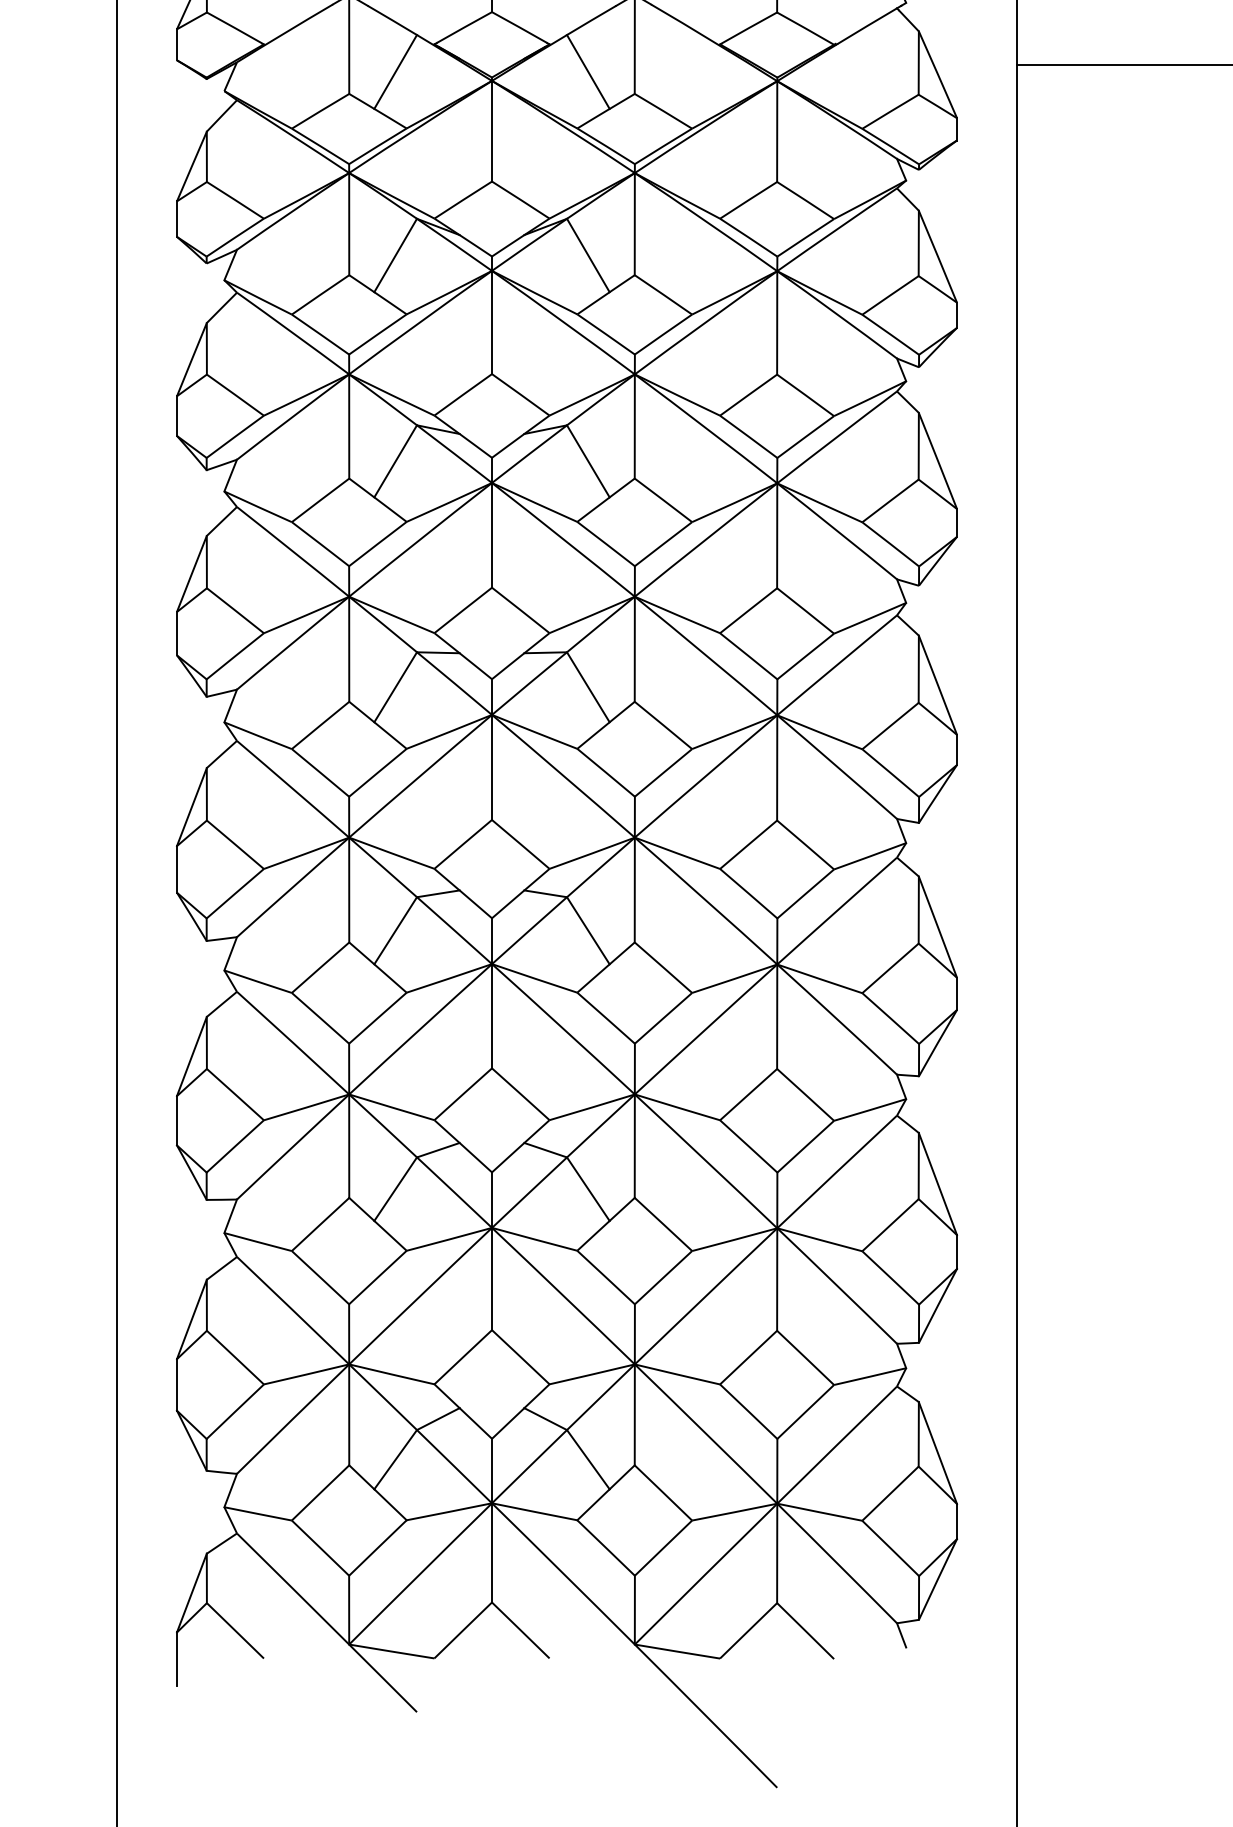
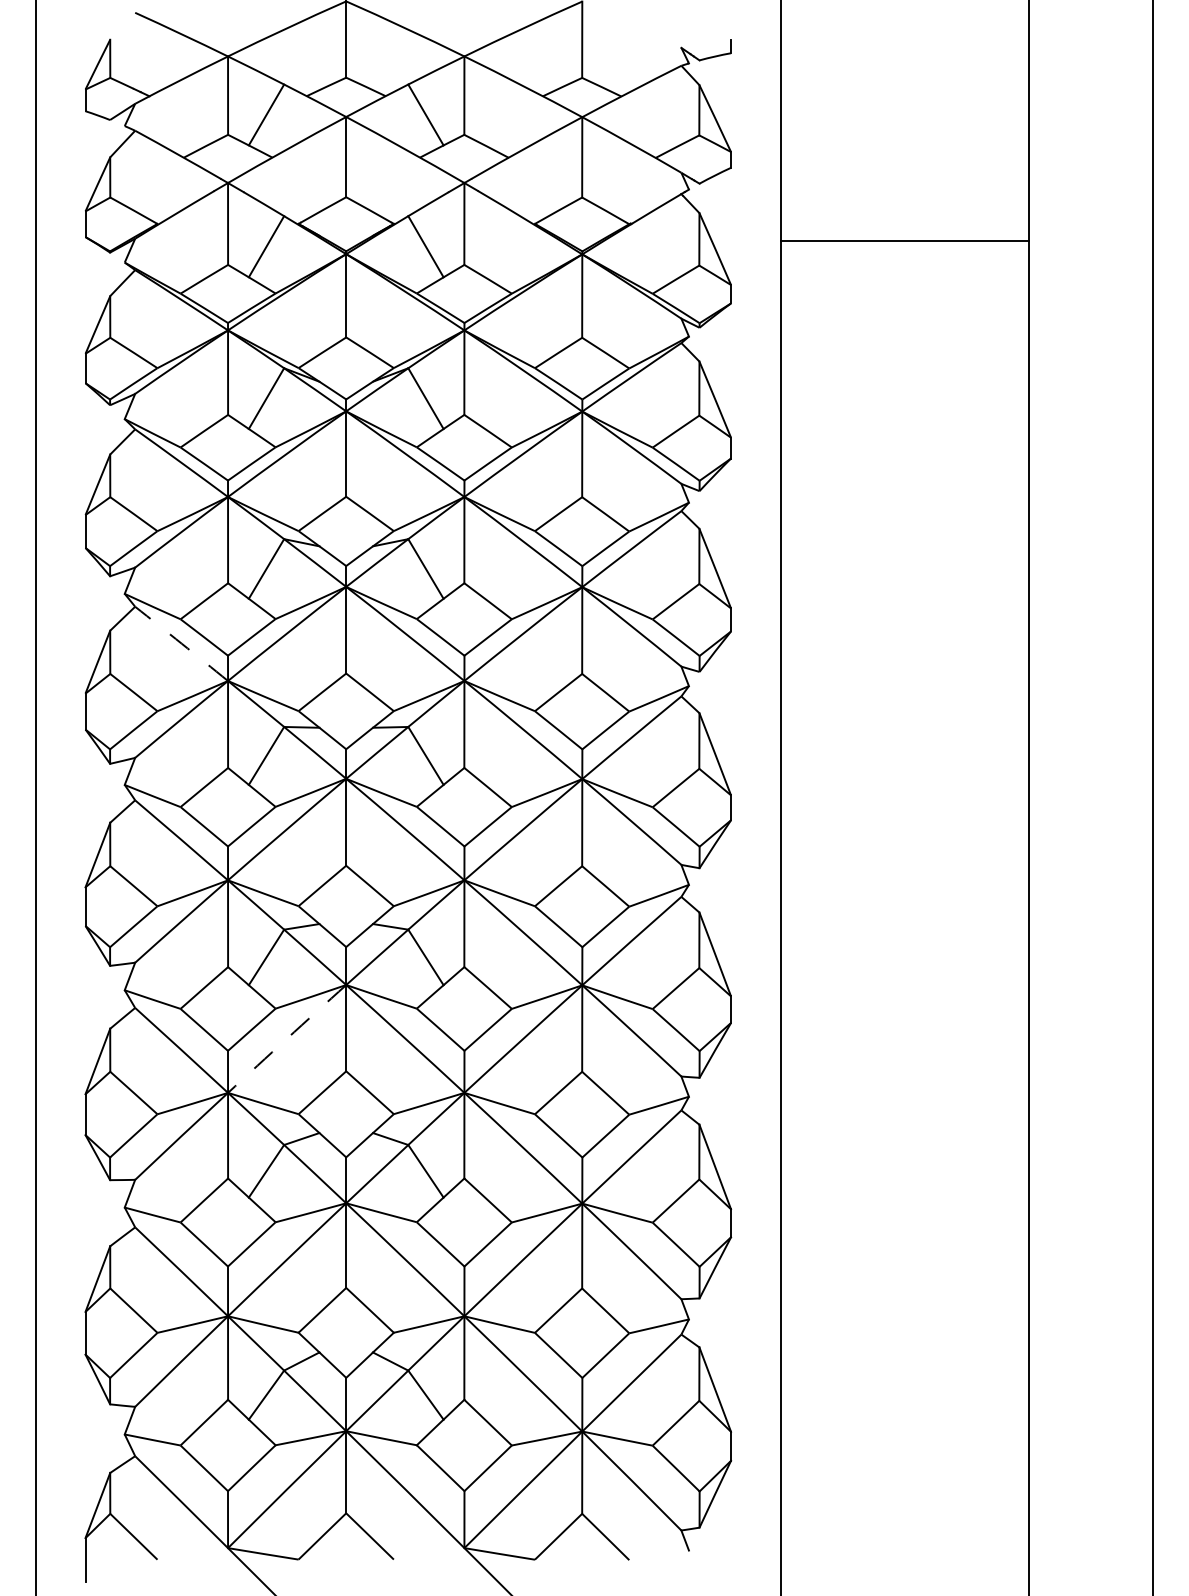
arc: (292, 551) -> (181, 643), solid -> dashed
arc: (419, 1028) -> (286, 1038), solid -> dashed

